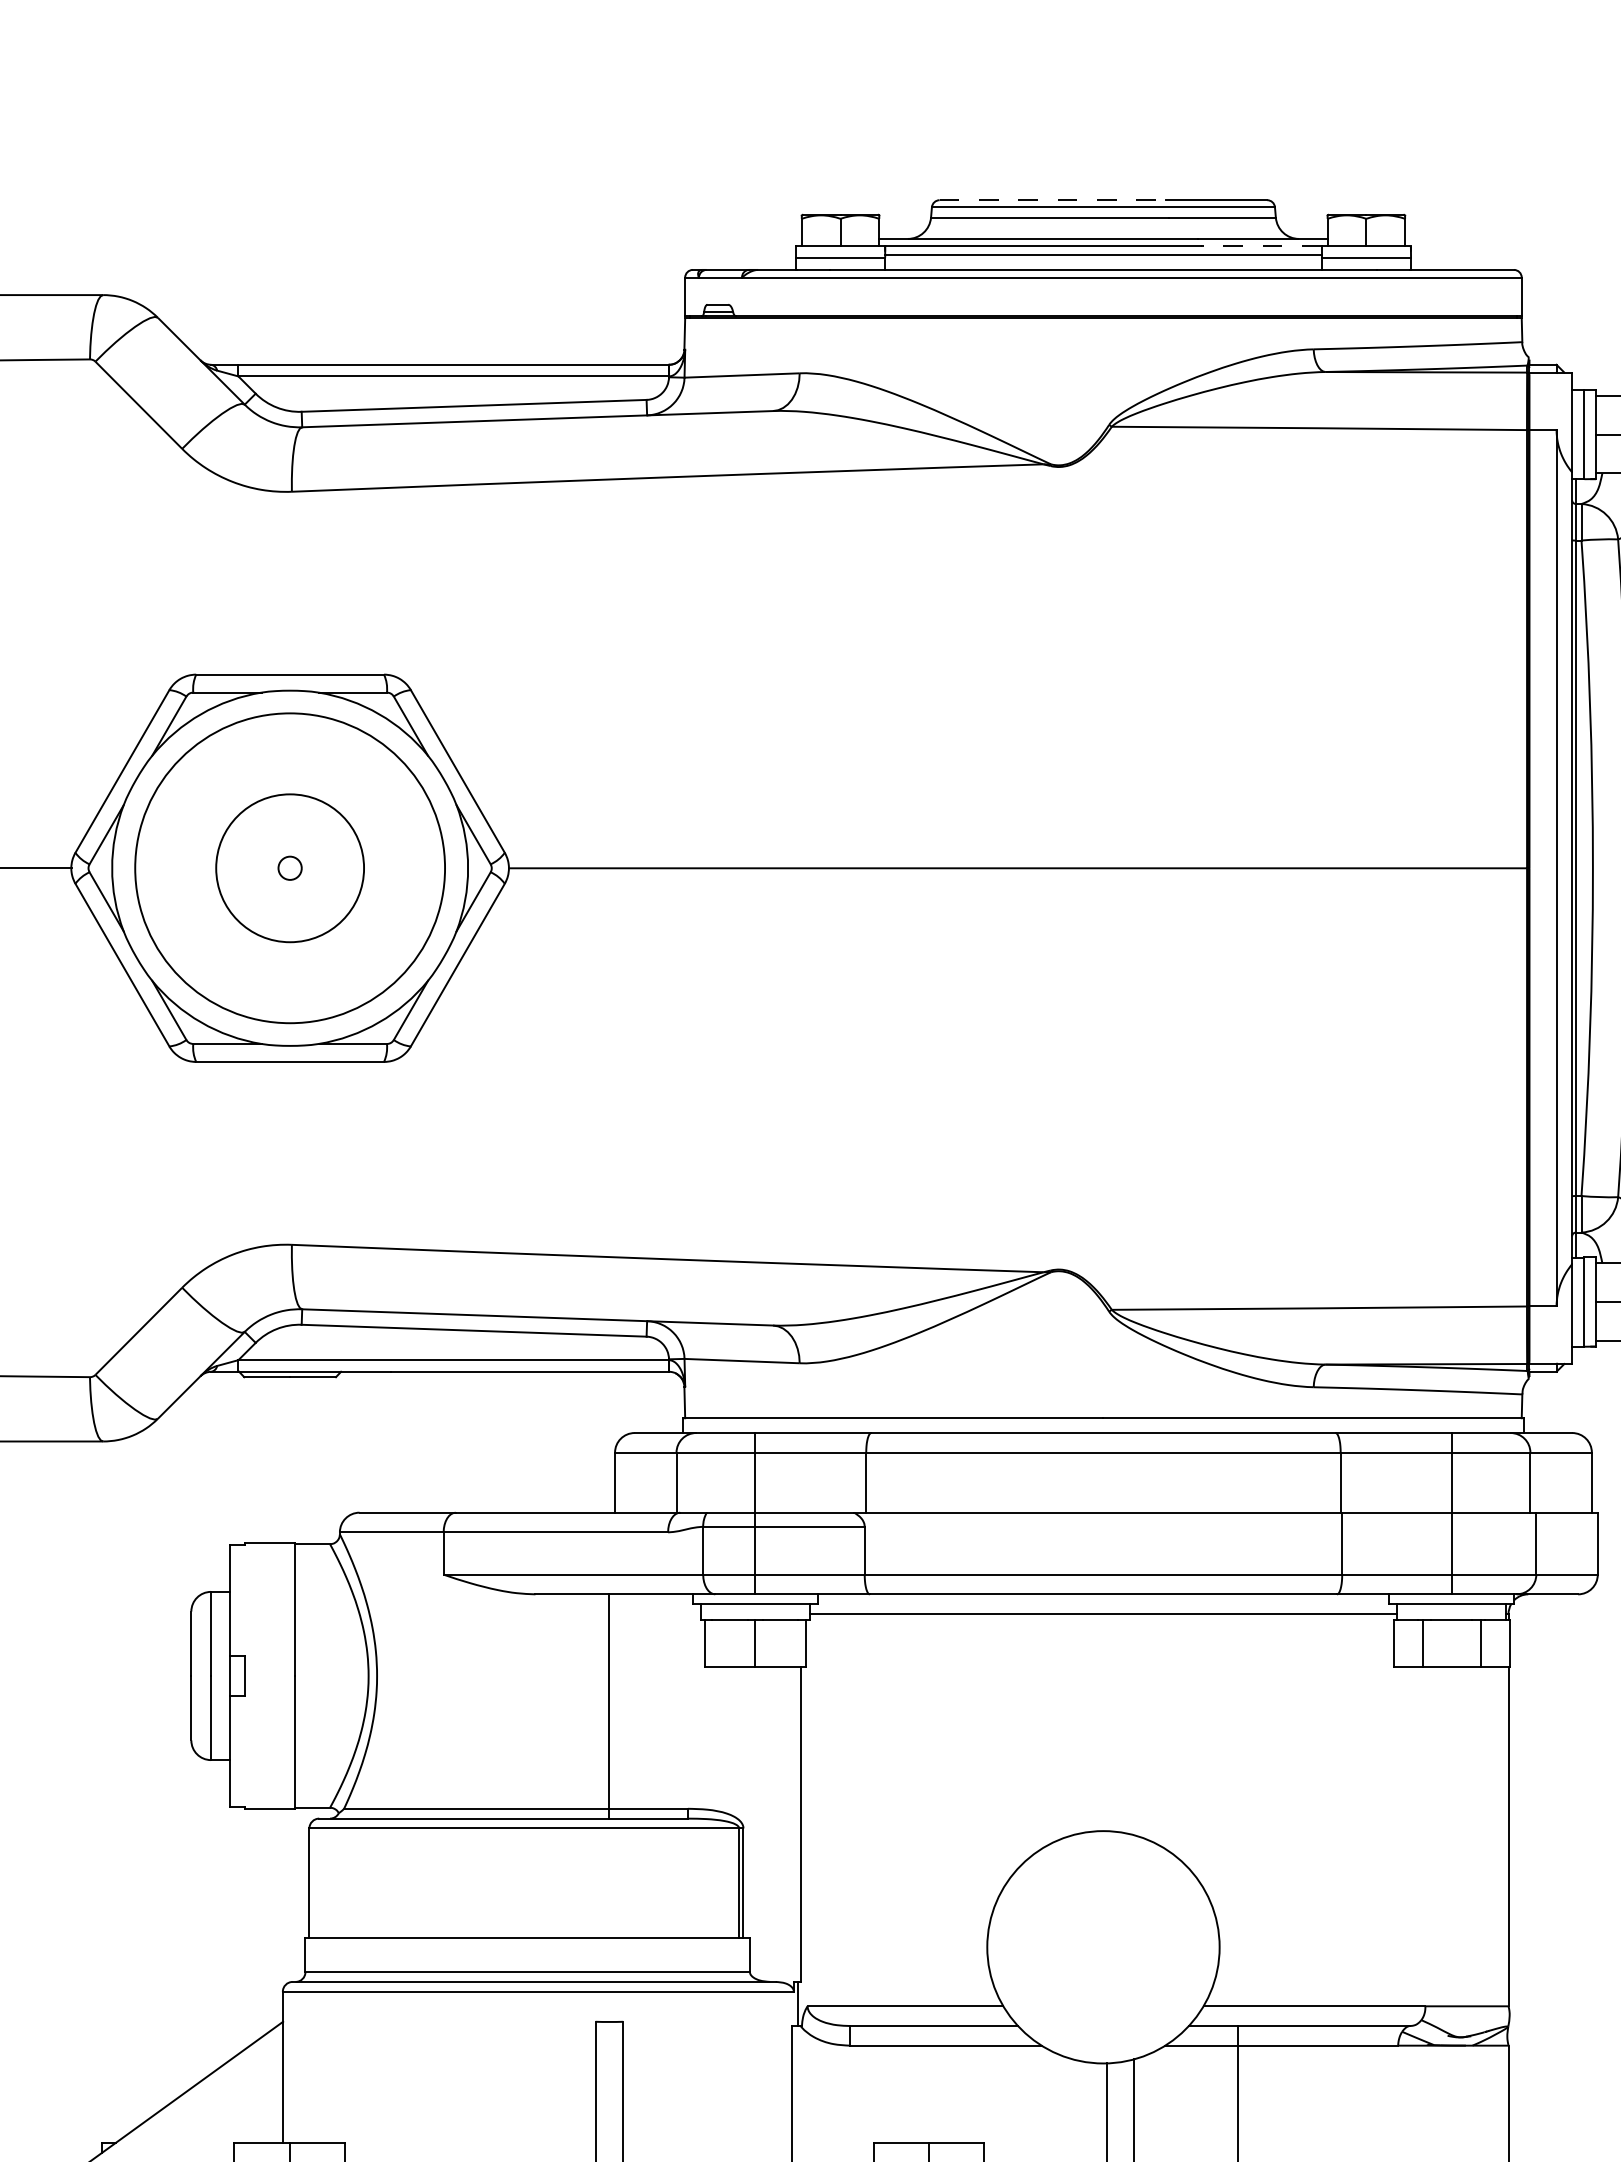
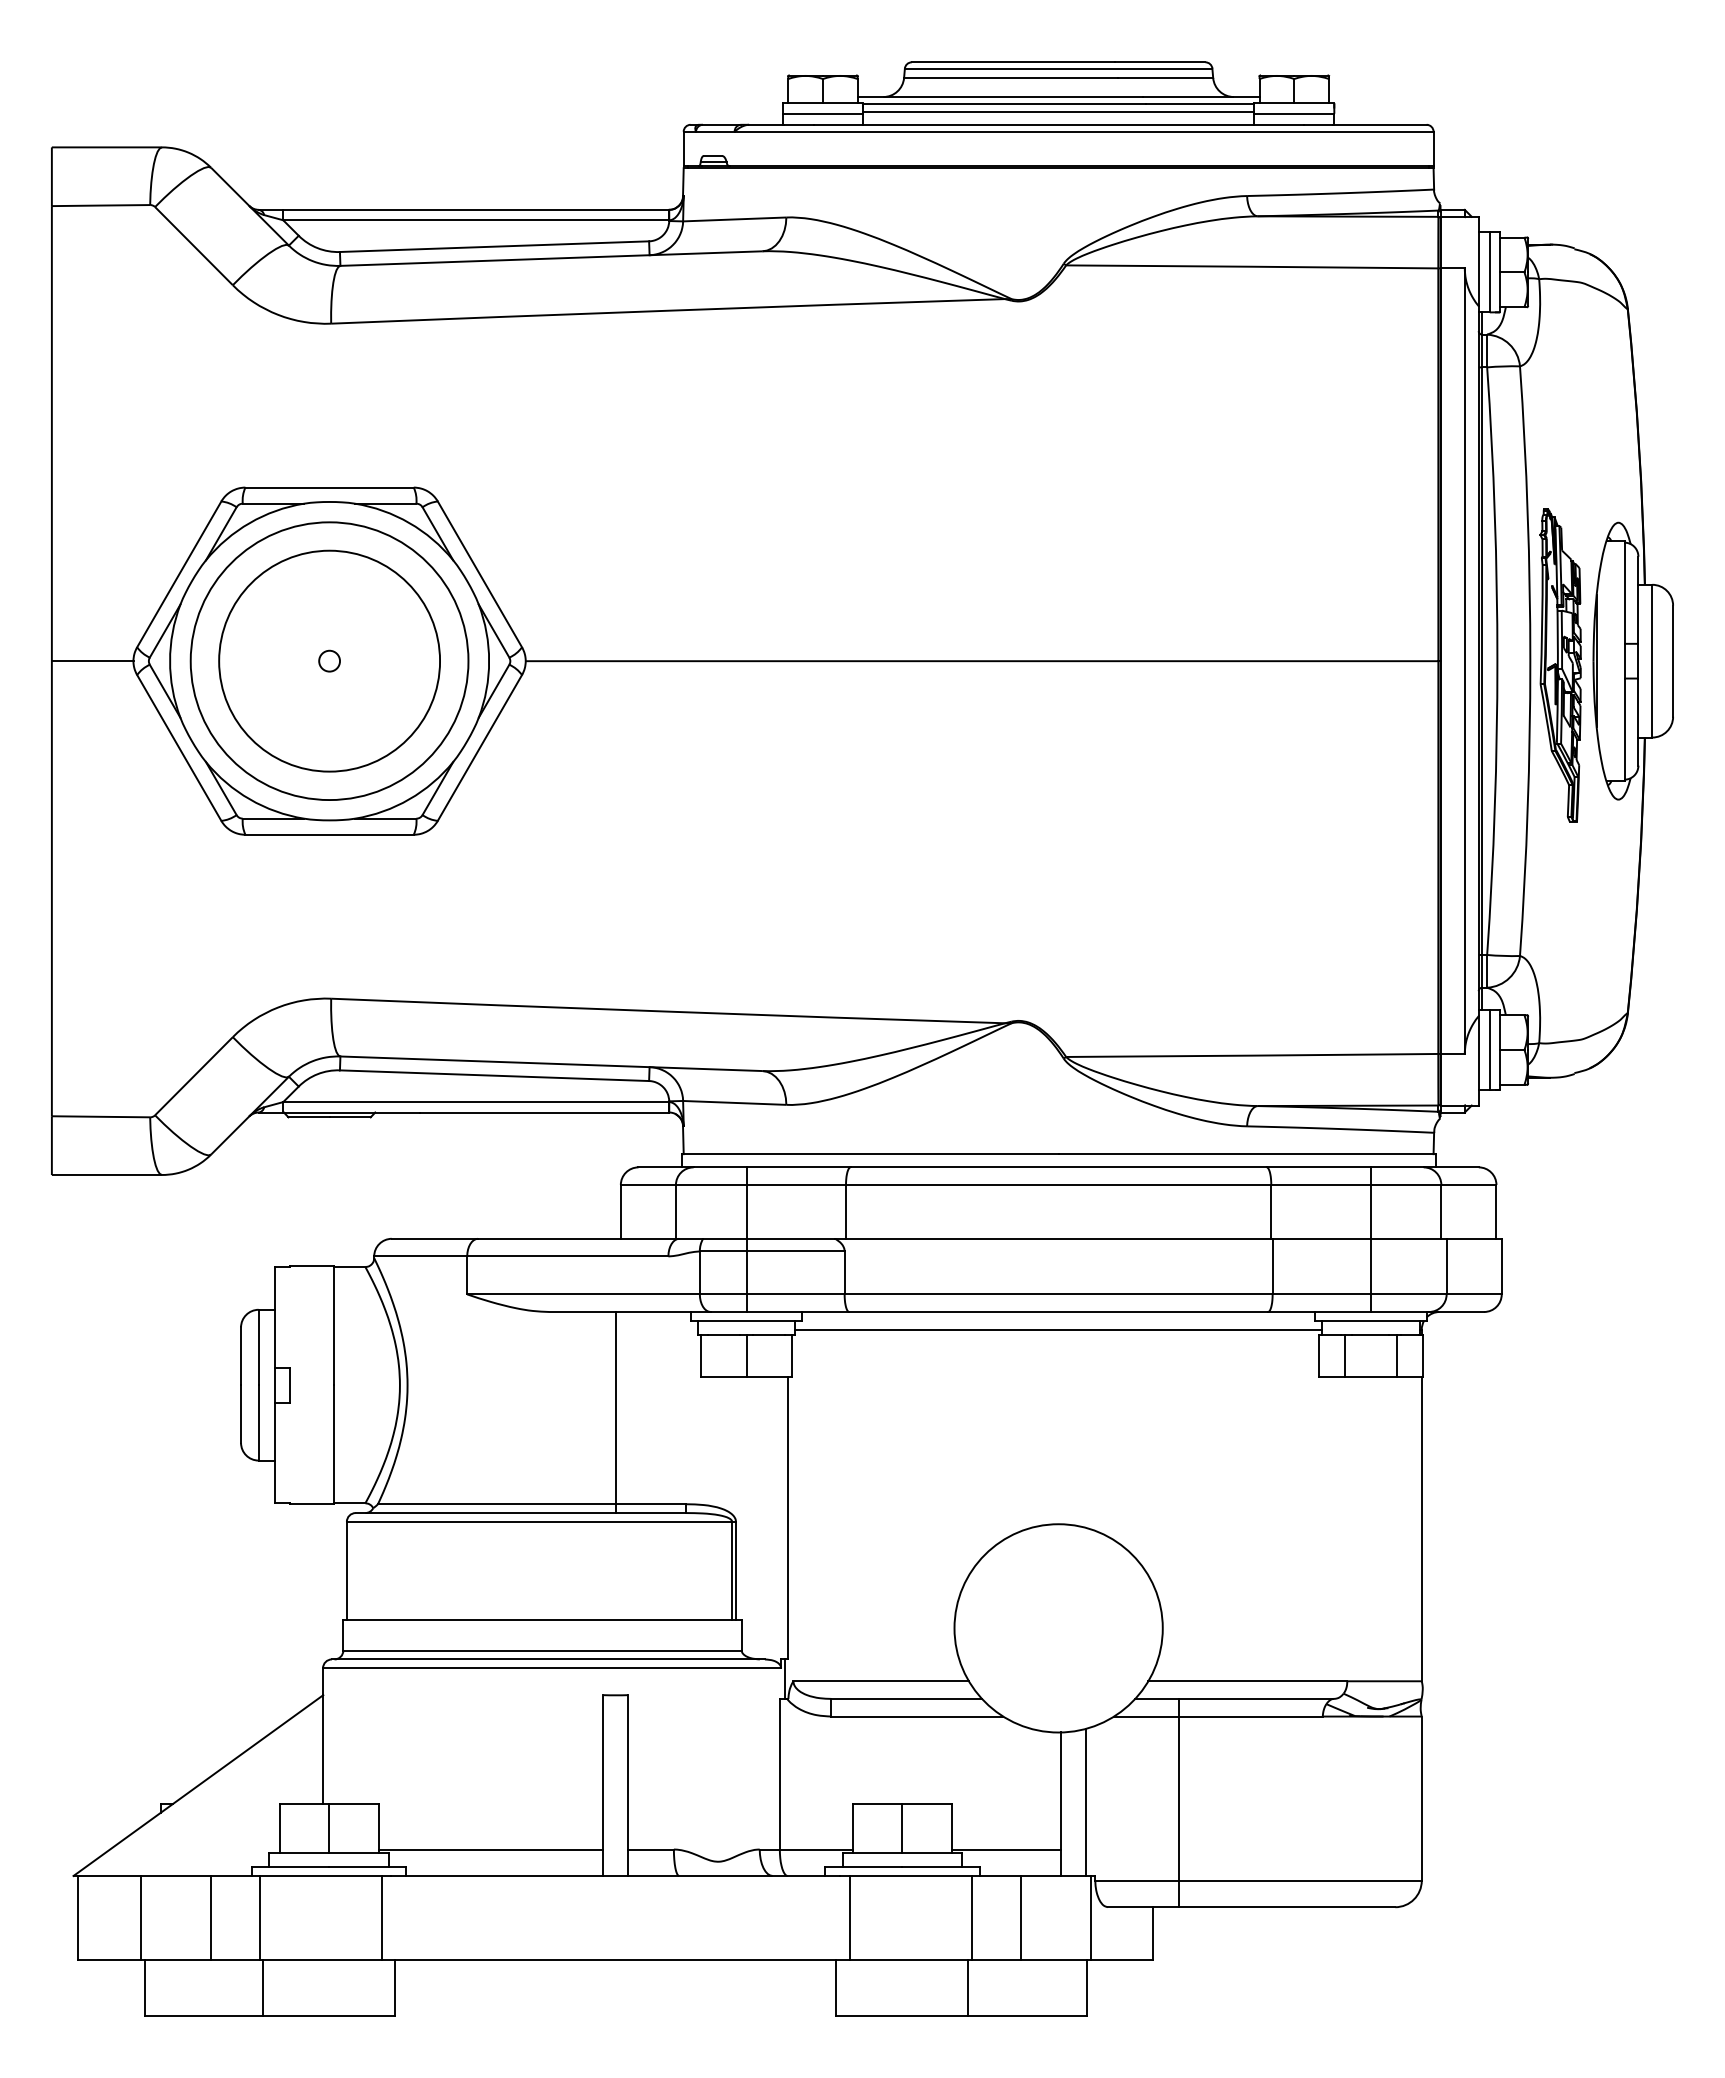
line: (1053, 200) -> (1013, 62), dashed -> solid
line: (1260, 246) -> (1199, 103), dashed -> solid
circle: (290, 867) -> (329, 660), size x1.67

